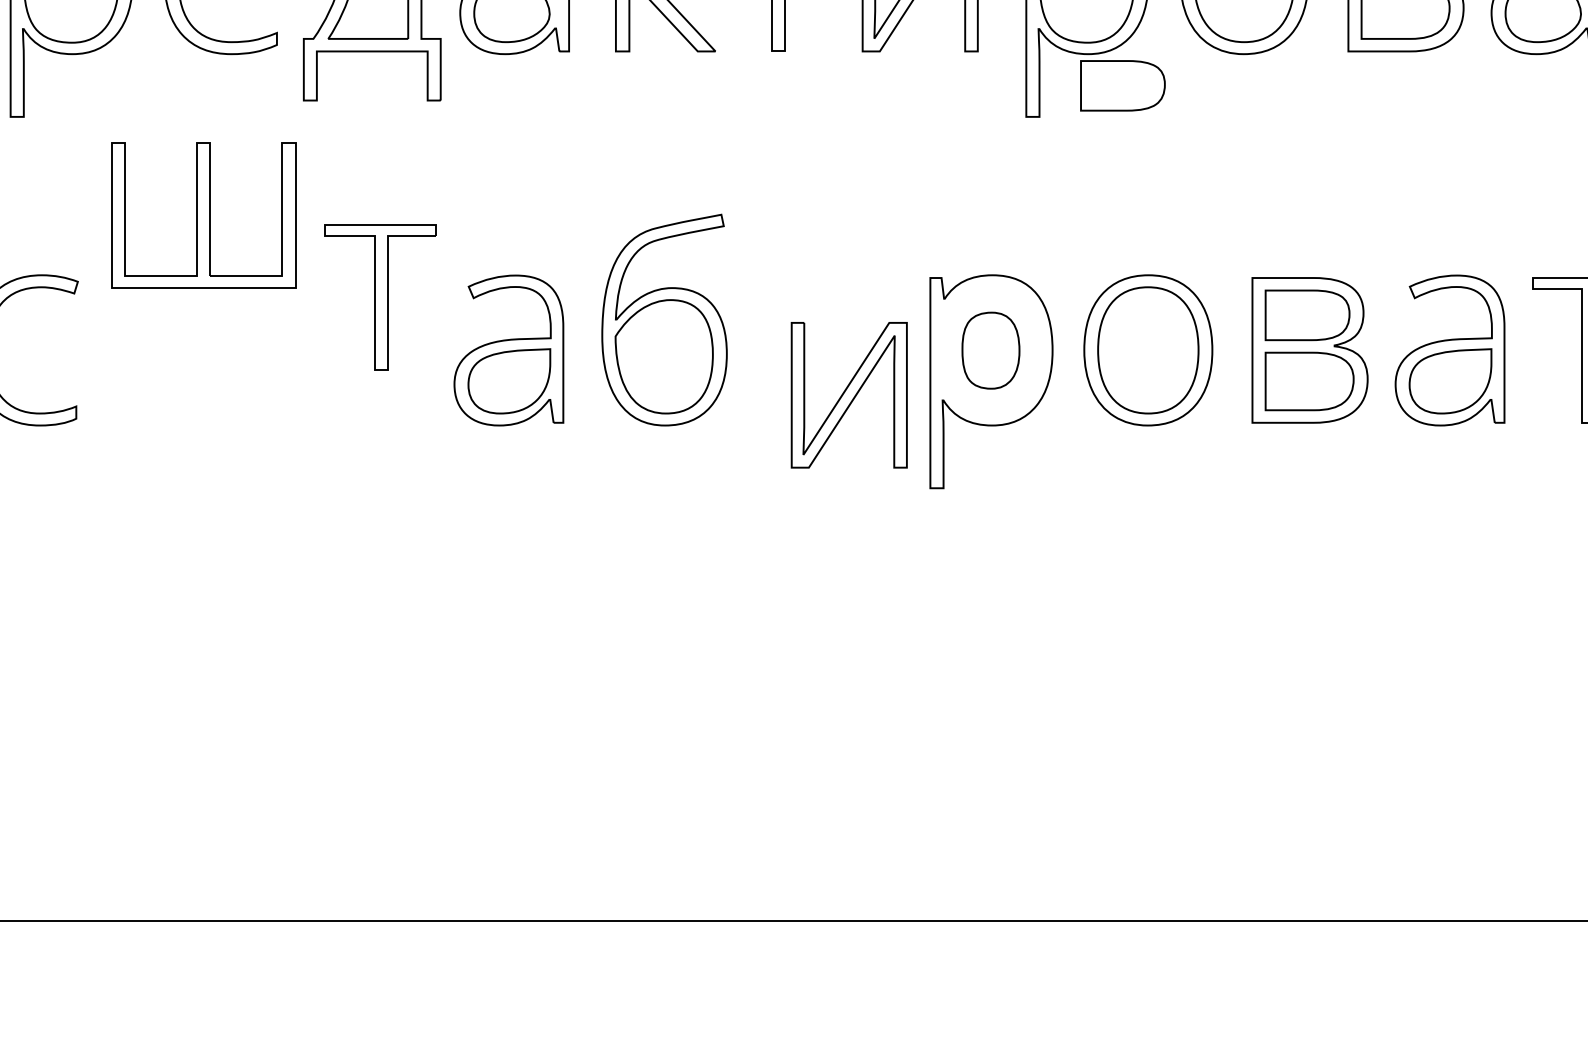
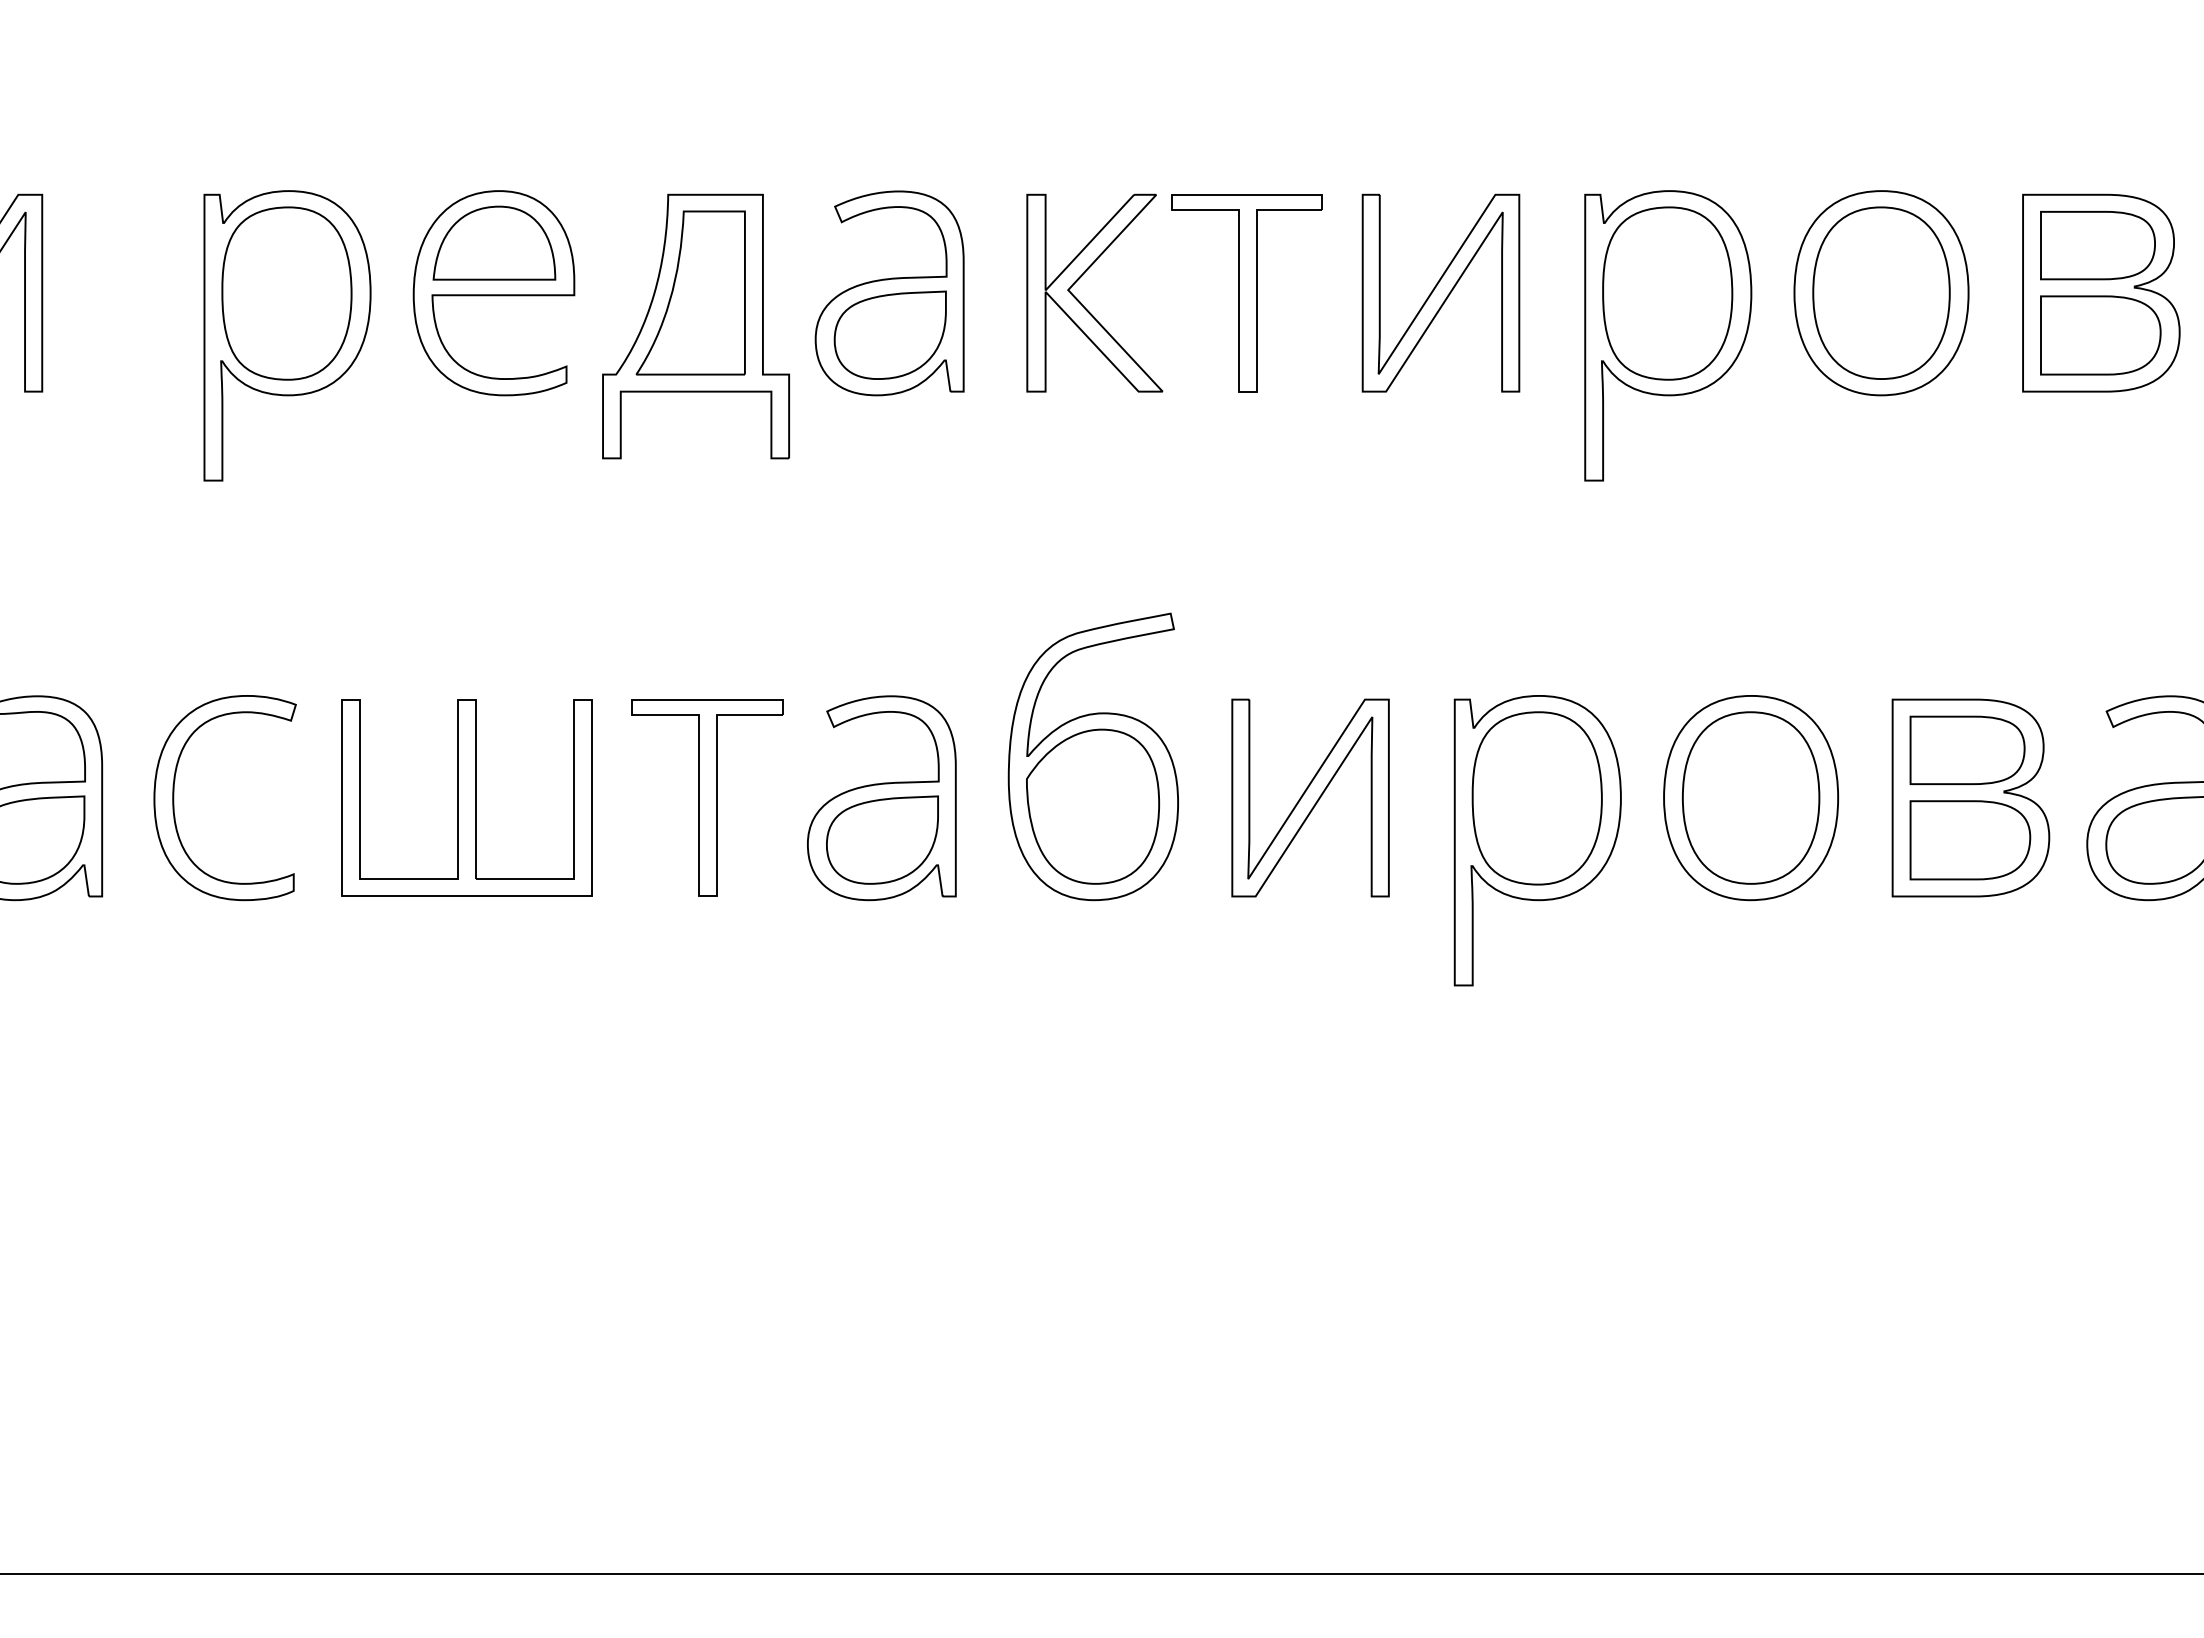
part: (1122, 85) -> (1716, 437), removed
part: (203, 215) -> (466, 797), moved
part: (380, 297) -> (707, 797), moved
part: (990, 350) -> (1536, 798), size x1.67
part: (849, 394) -> (1310, 797), moved

